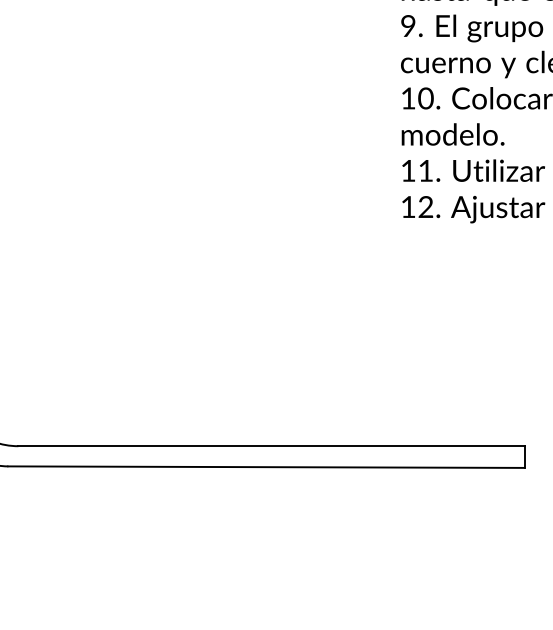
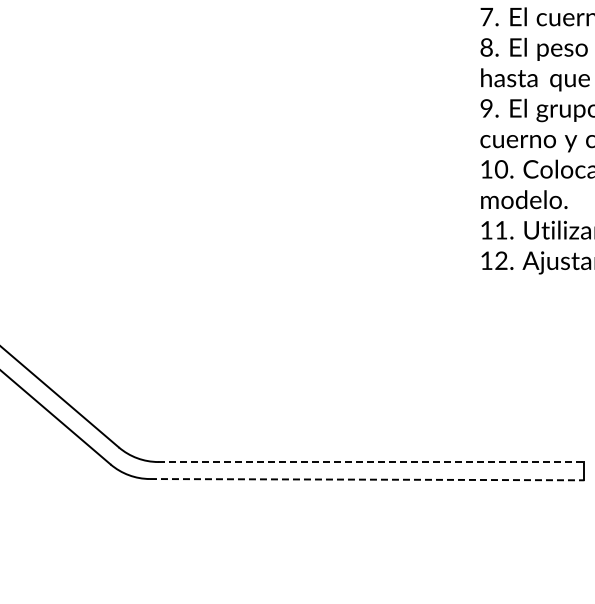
line: (271, 446) -> (371, 462), solid -> dashed
line: (266, 466) -> (367, 479), solid -> dashed

